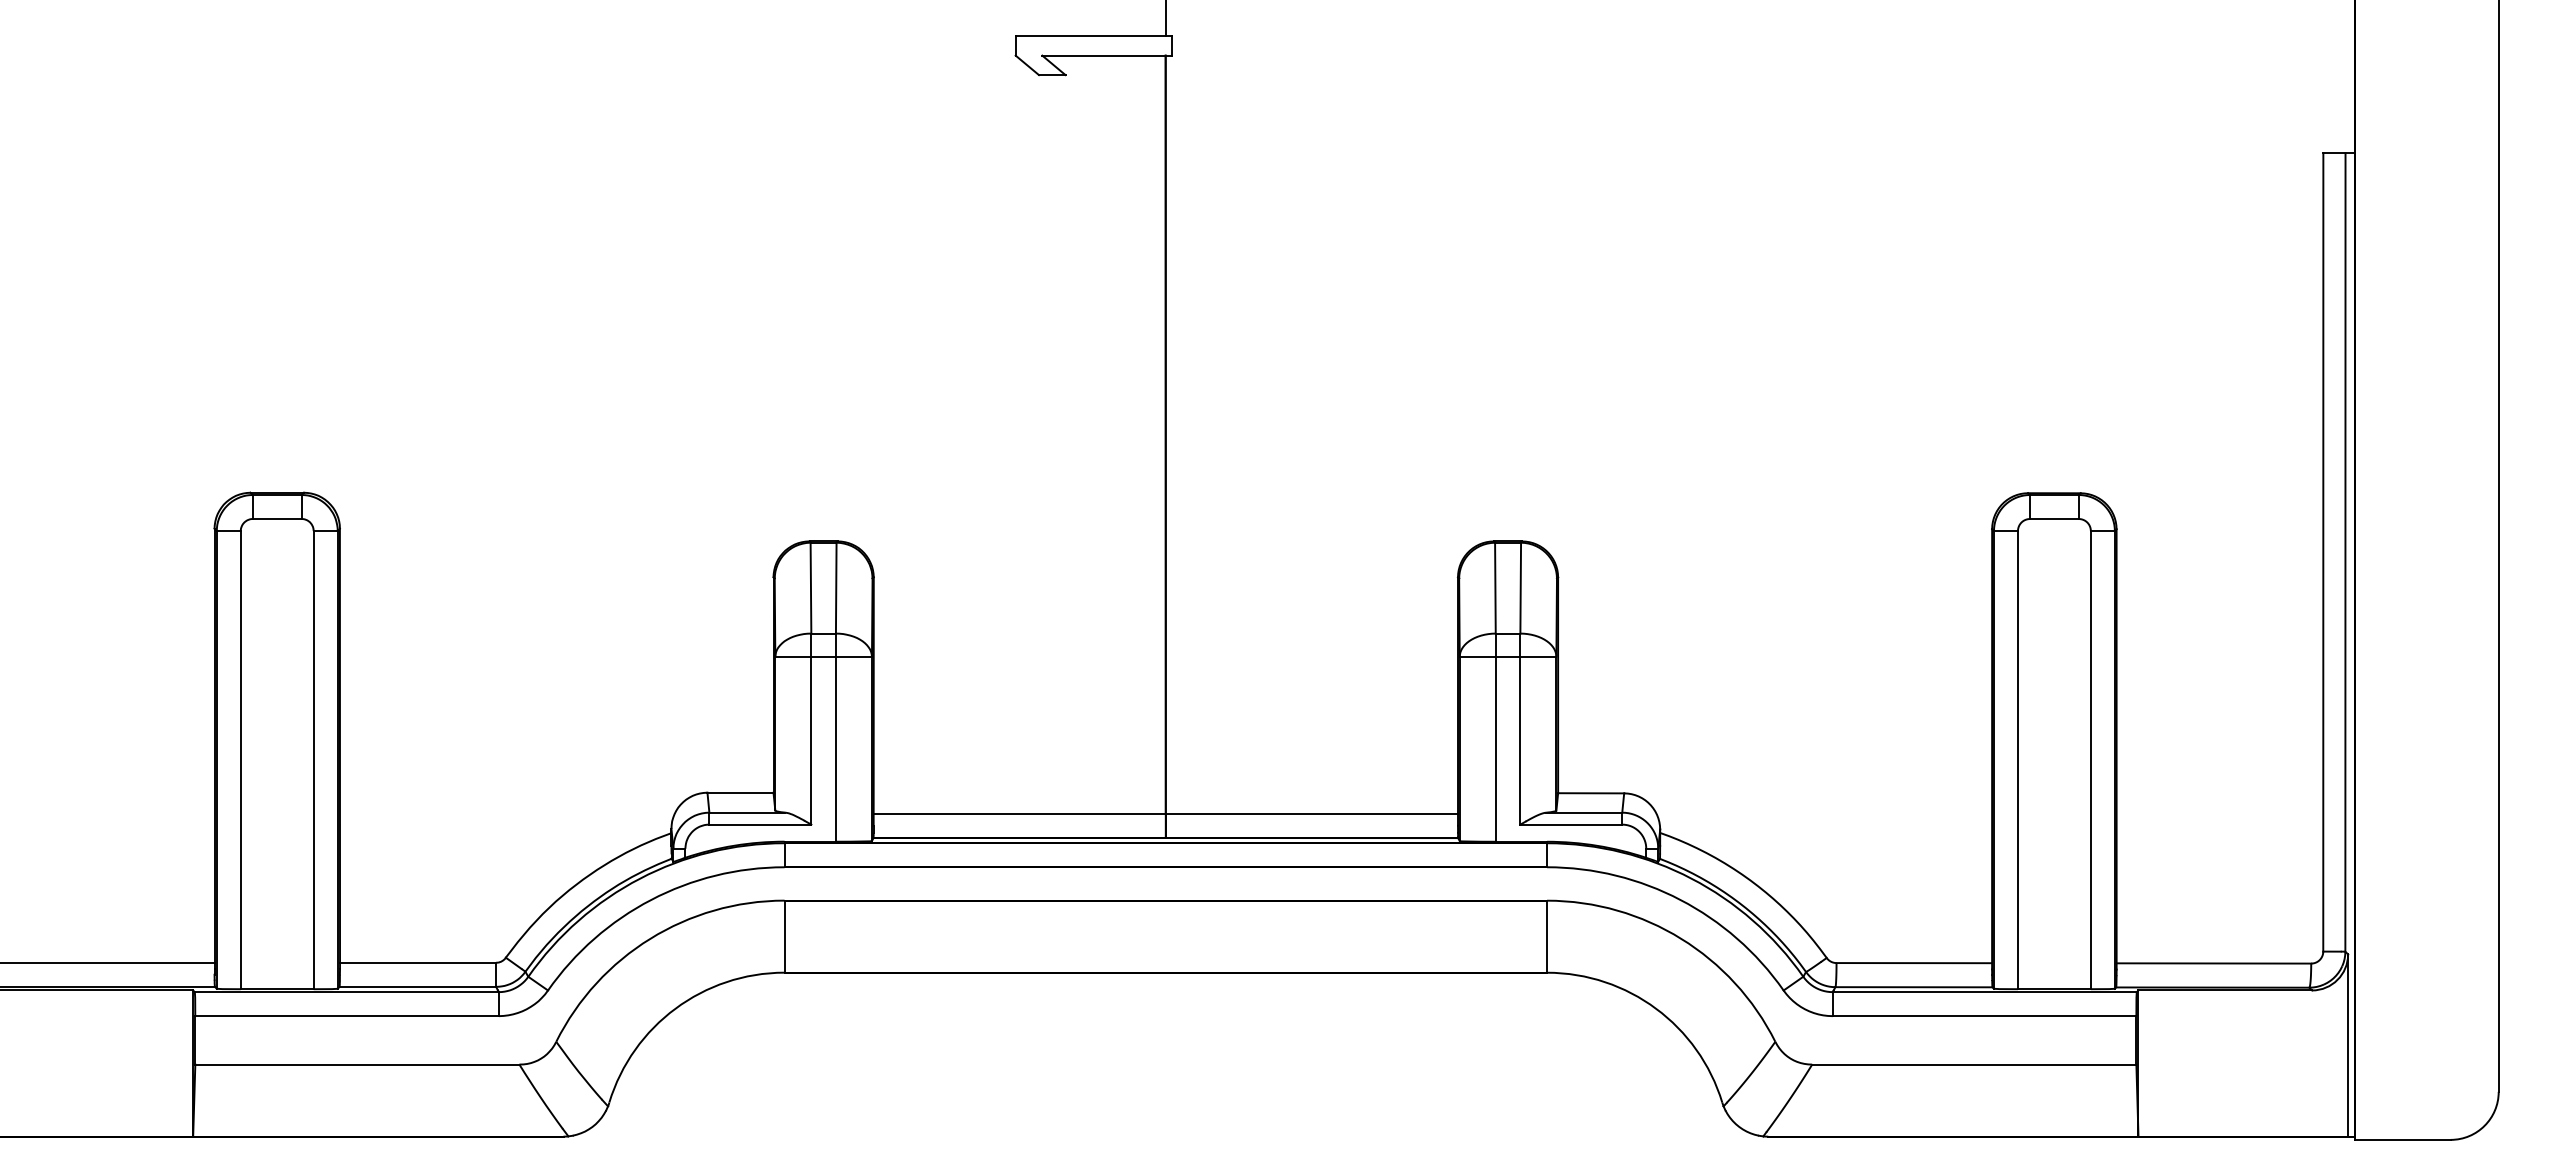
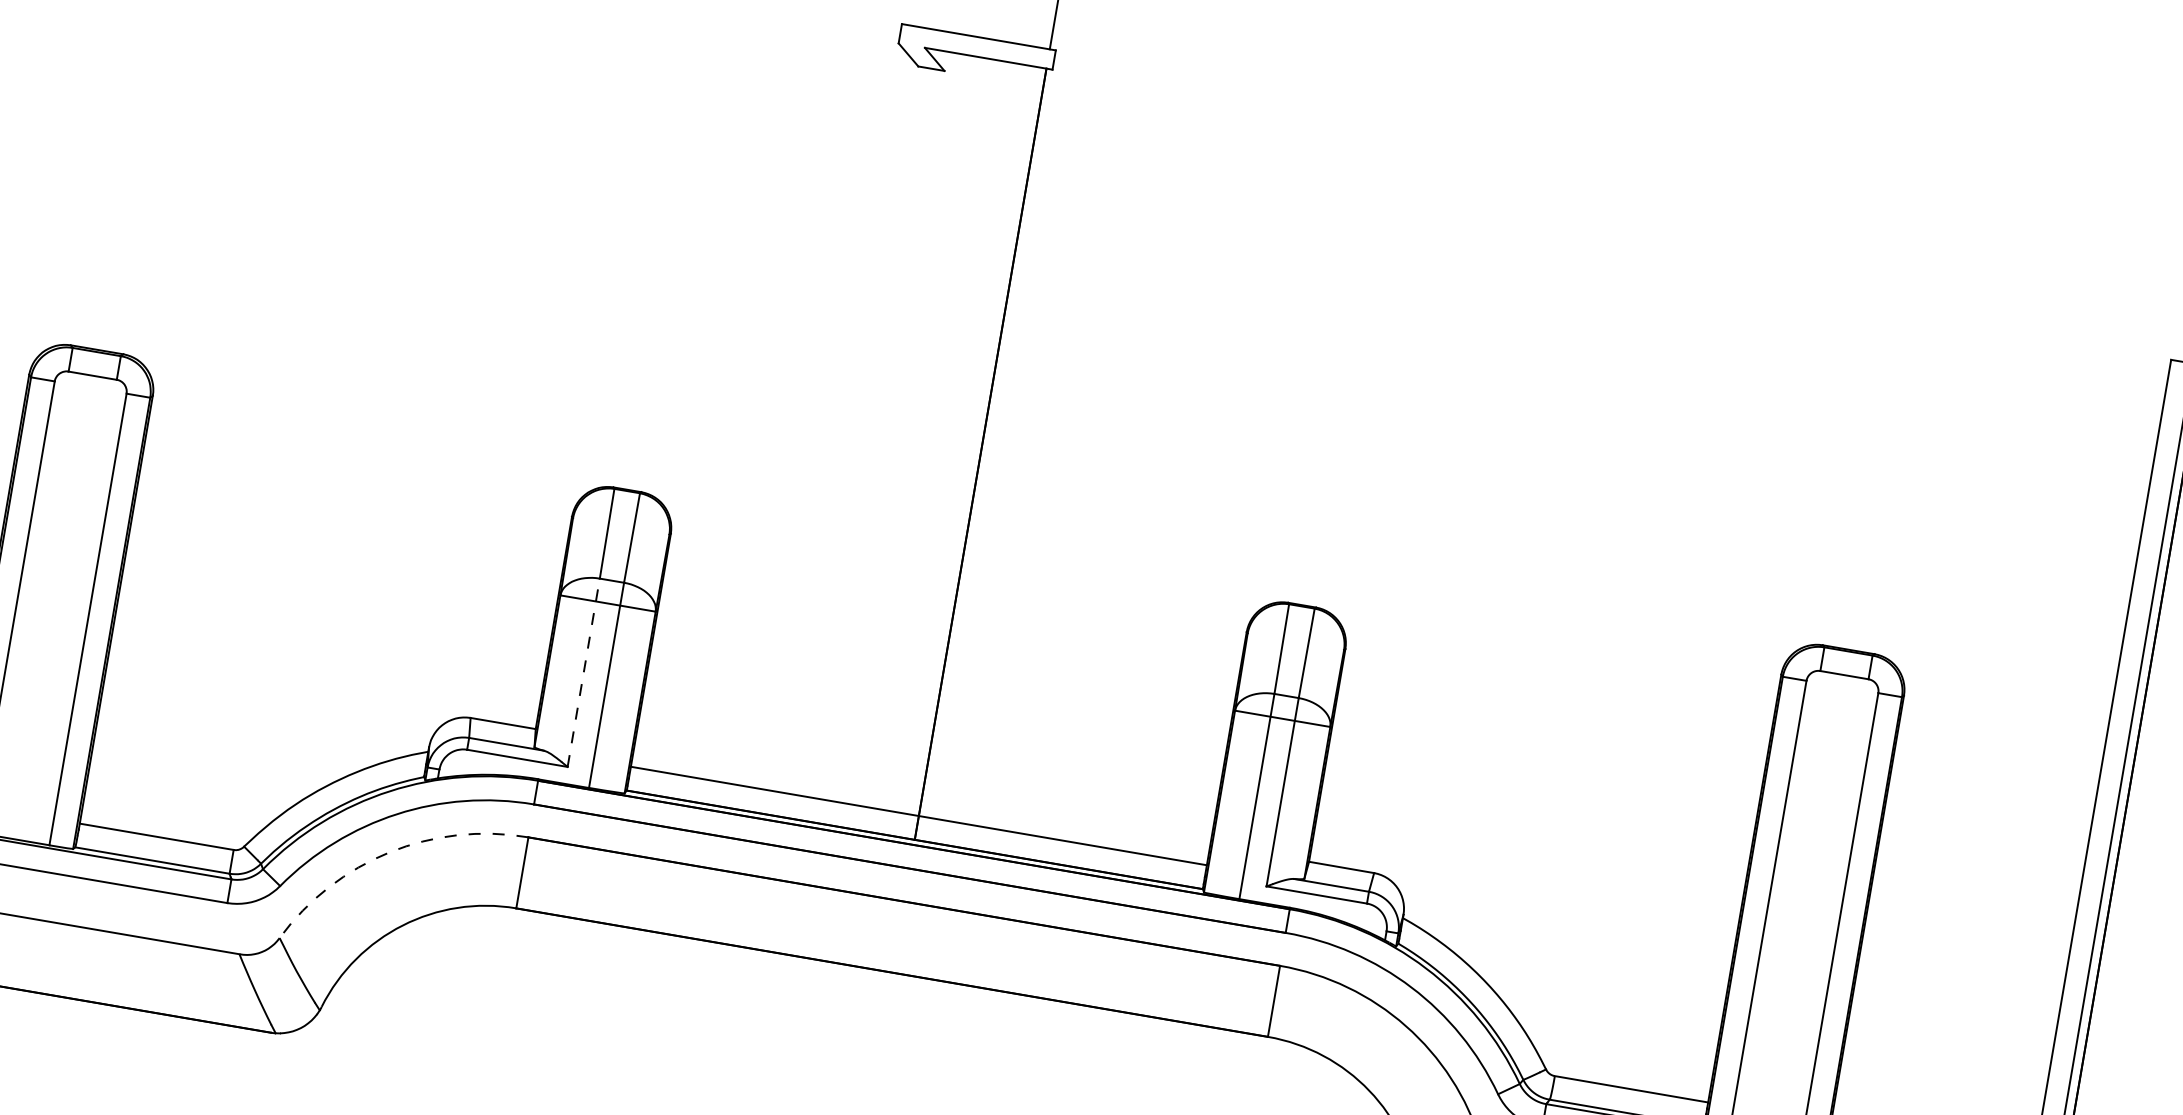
line: (811, 729) -> (583, 673), solid -> dashed
arc: (650, 938) -> (389, 852), solid -> dashed

